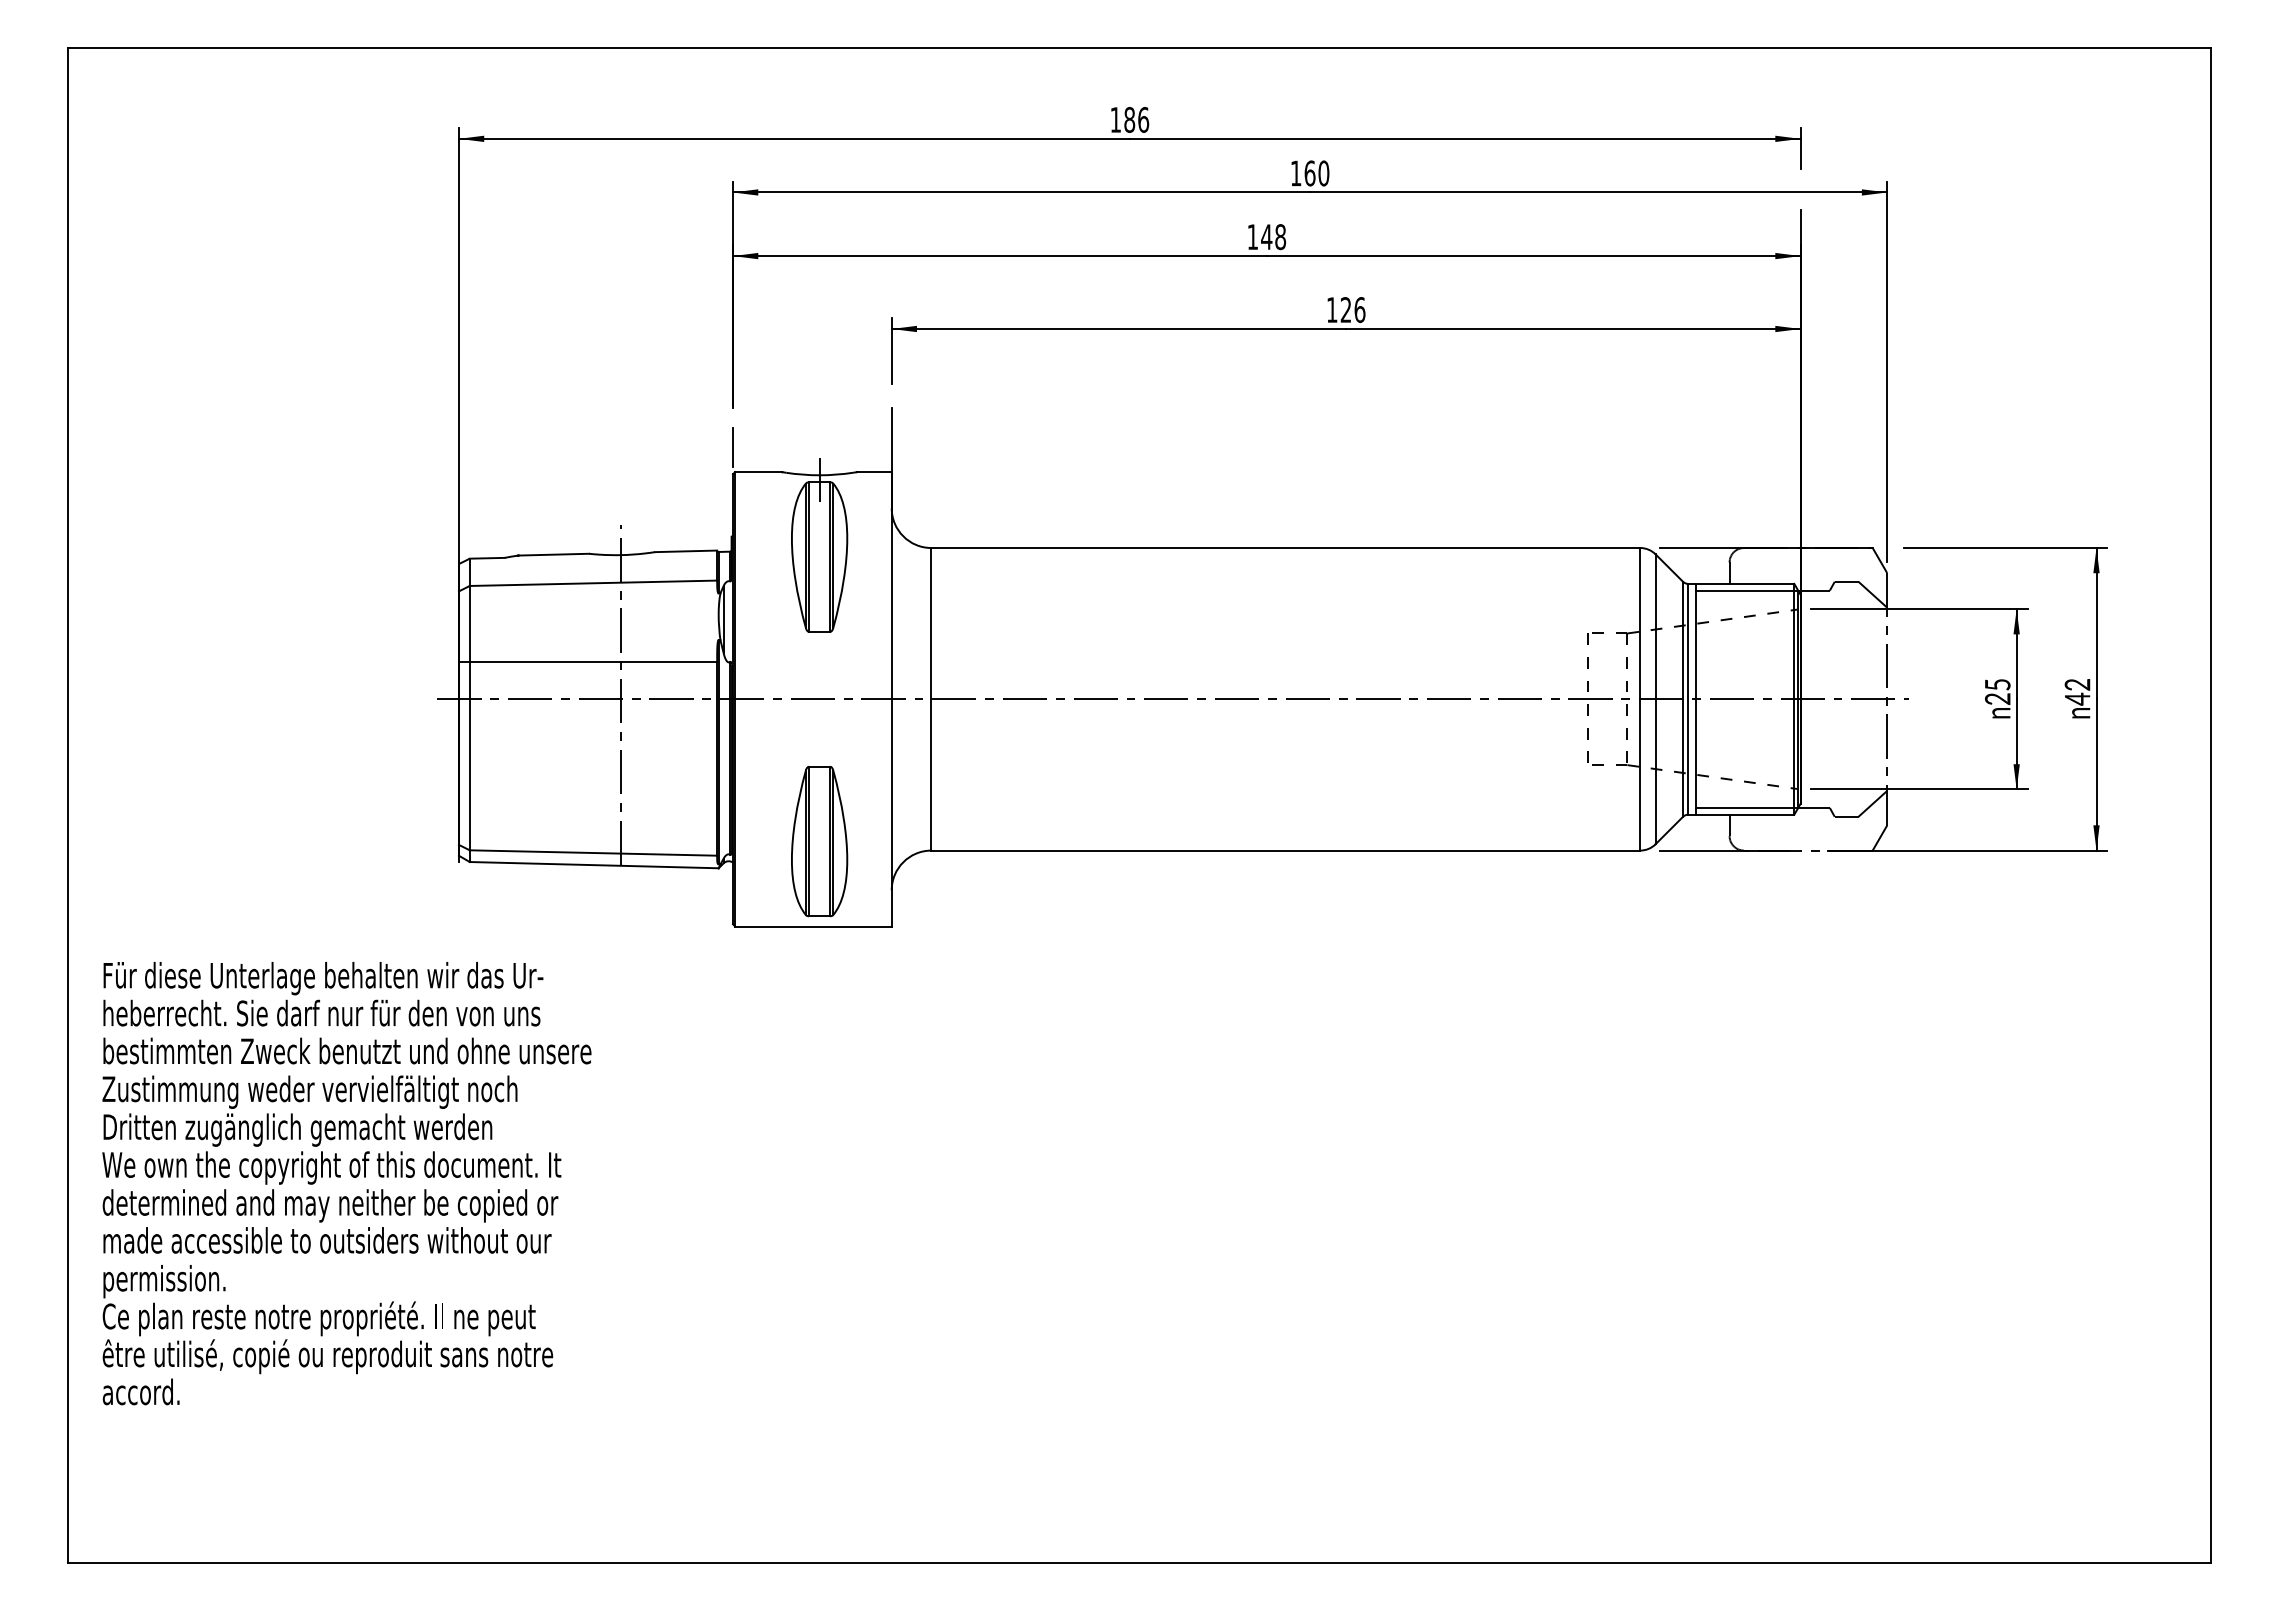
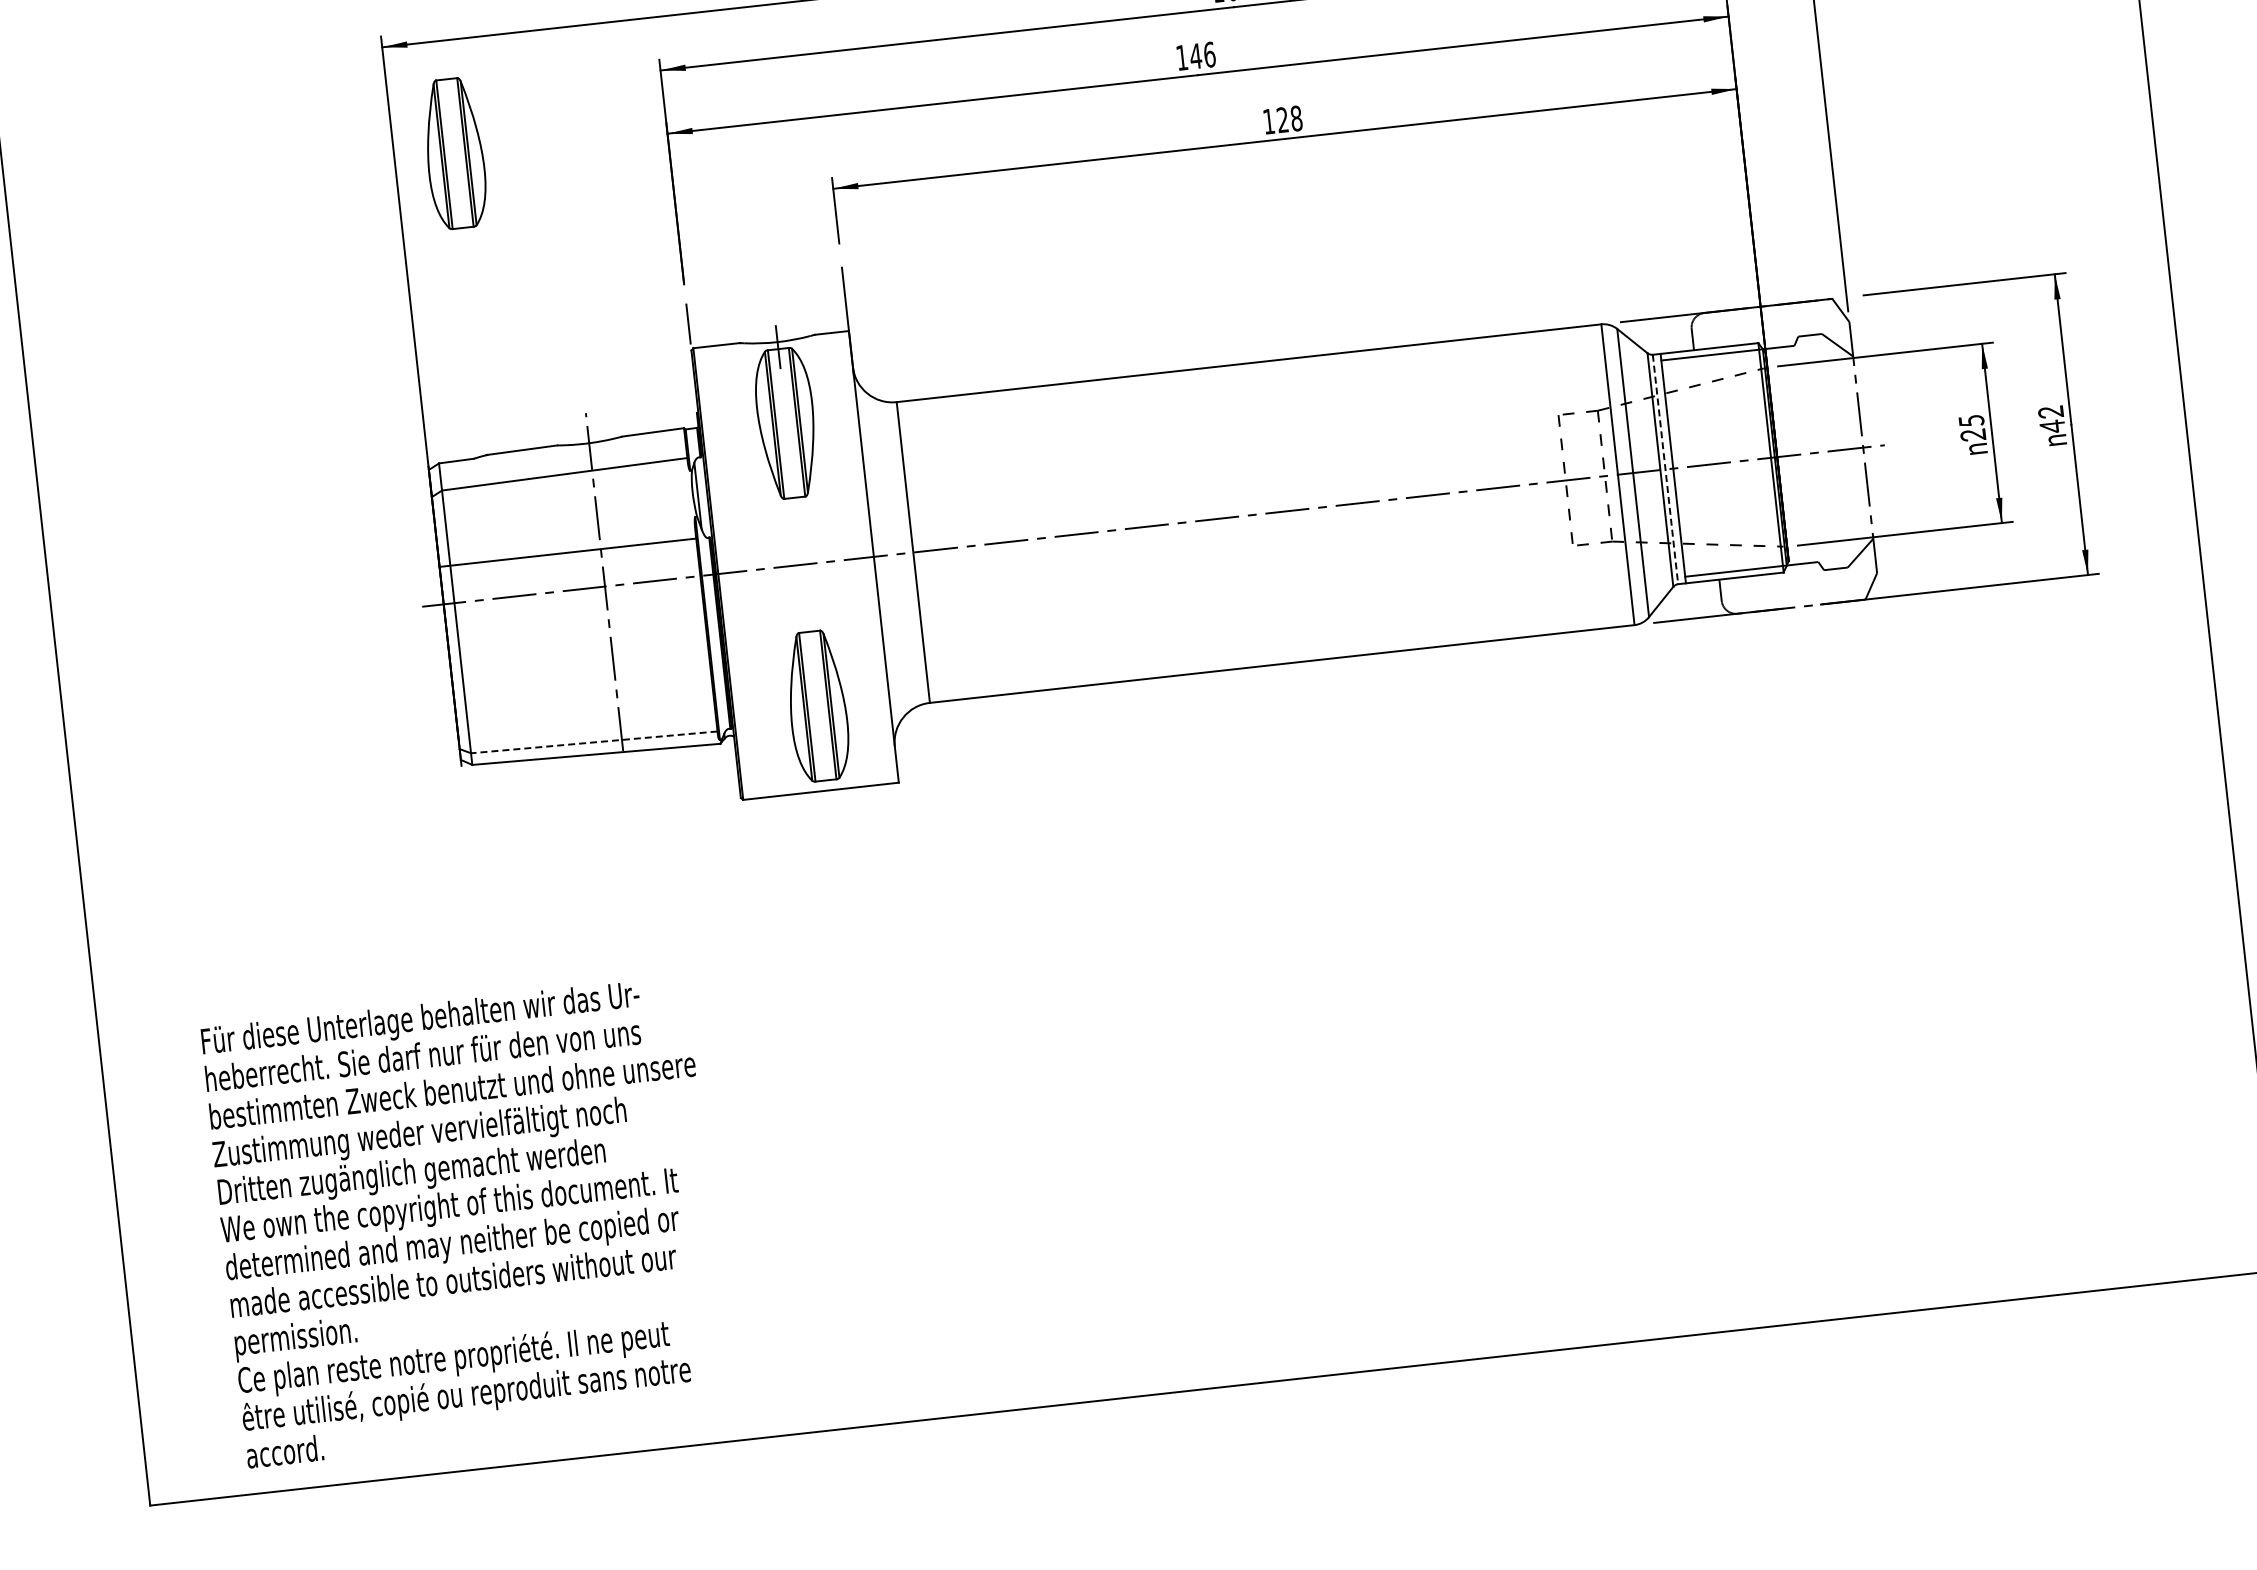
text: (1280, 236) -> (1209, 54), 148 -> 146
part: (519, 252) -> (454, 153), added
text: (1359, 309) -> (1296, 118), 126 -> 128
line: (1688, 699) -> (1665, 469), solid -> dashed
line: (593, 853) -> (594, 742), solid -> dashed
text: (346, 1183) -> (466, 1221), moved

